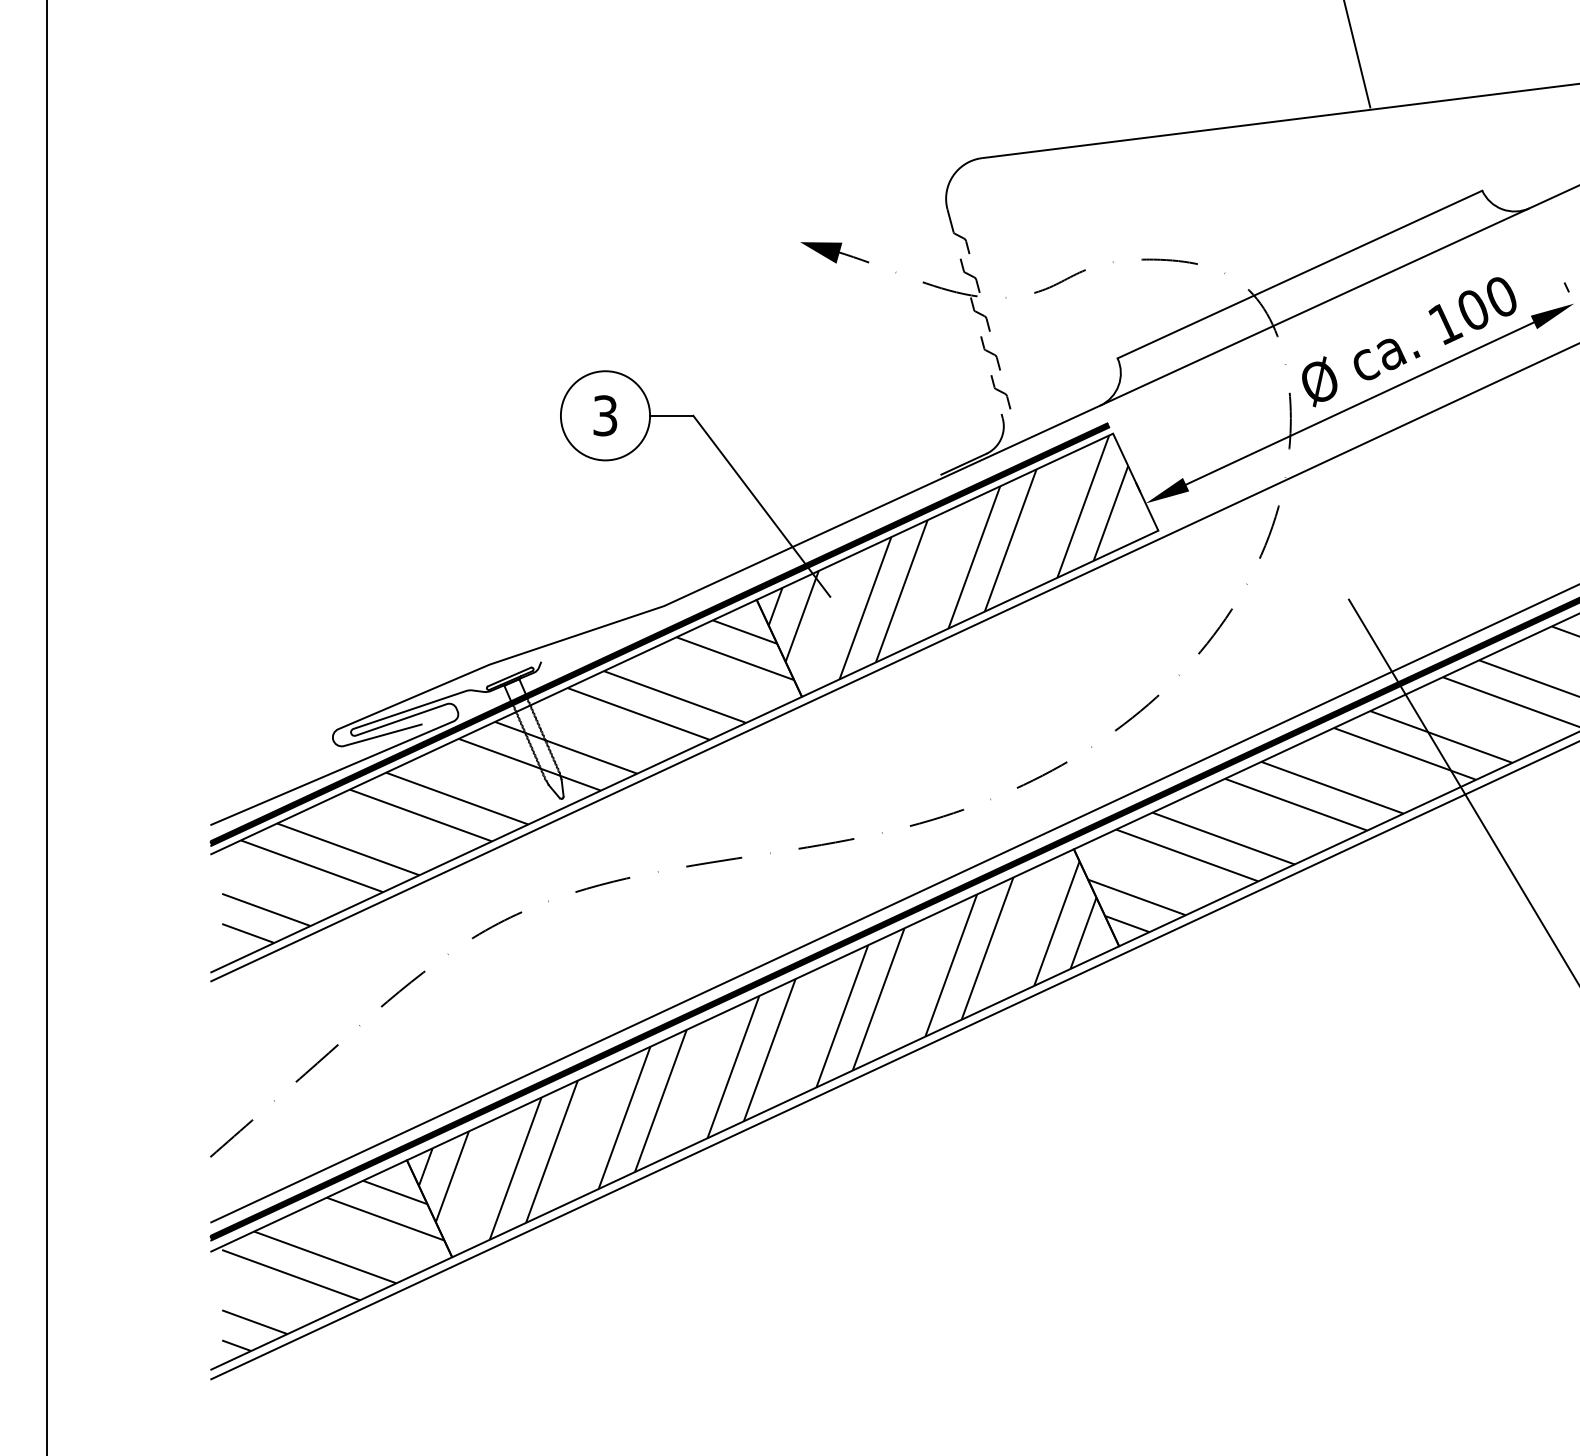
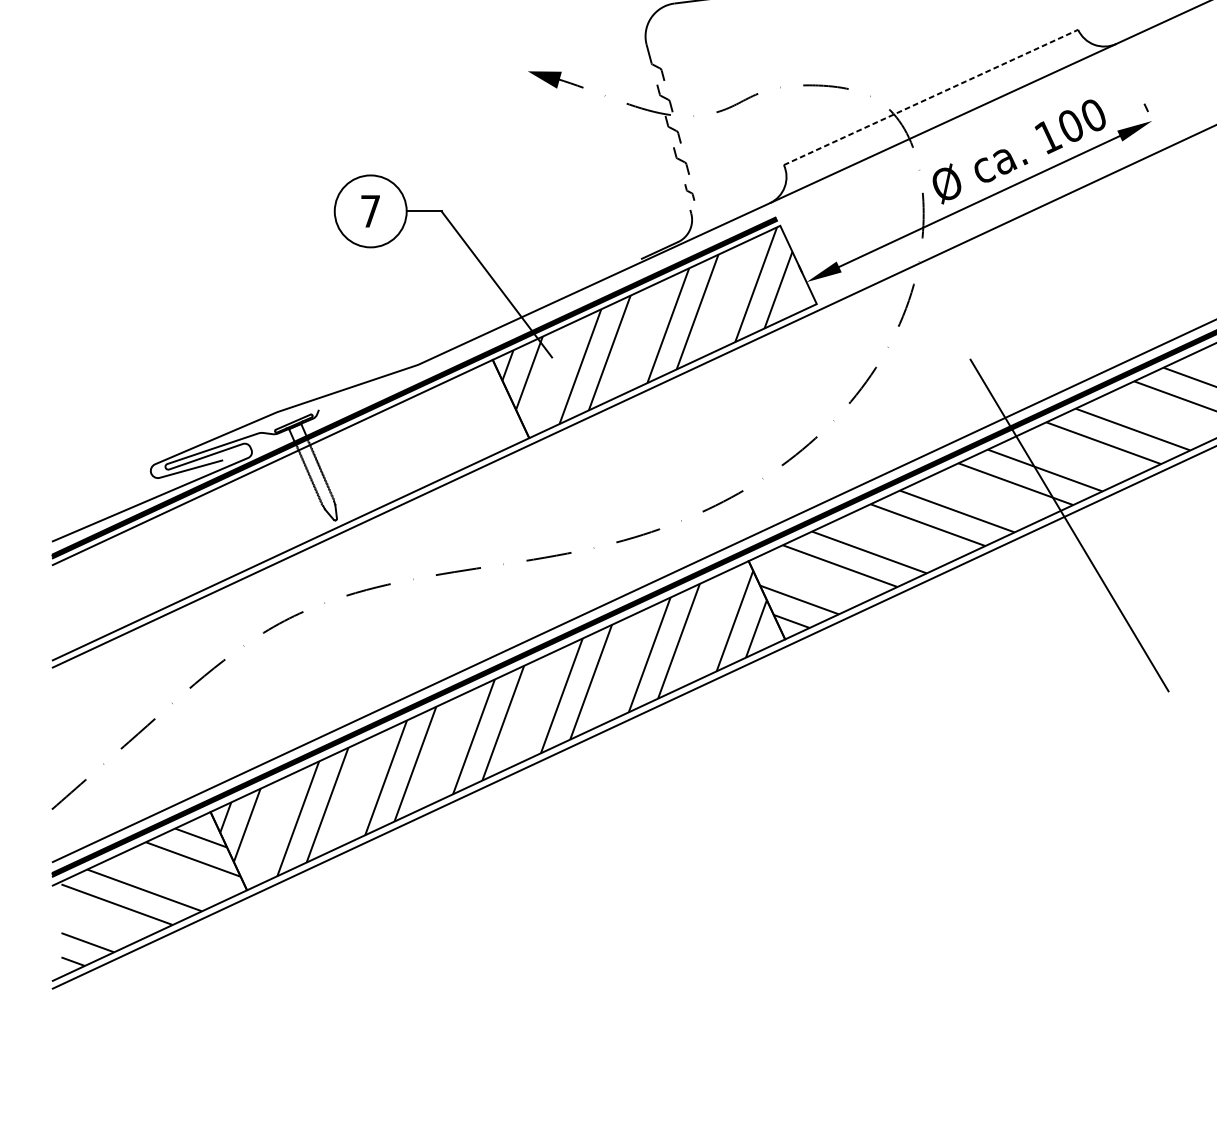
line: (1299, 274) -> (930, 97), solid -> dashed
part: (1000, 392) -> (689, 192), size x0.6
text: (605, 415) -> (370, 211), 3 -> 7
hatch: (508, 781) -> (292, 506), removed

